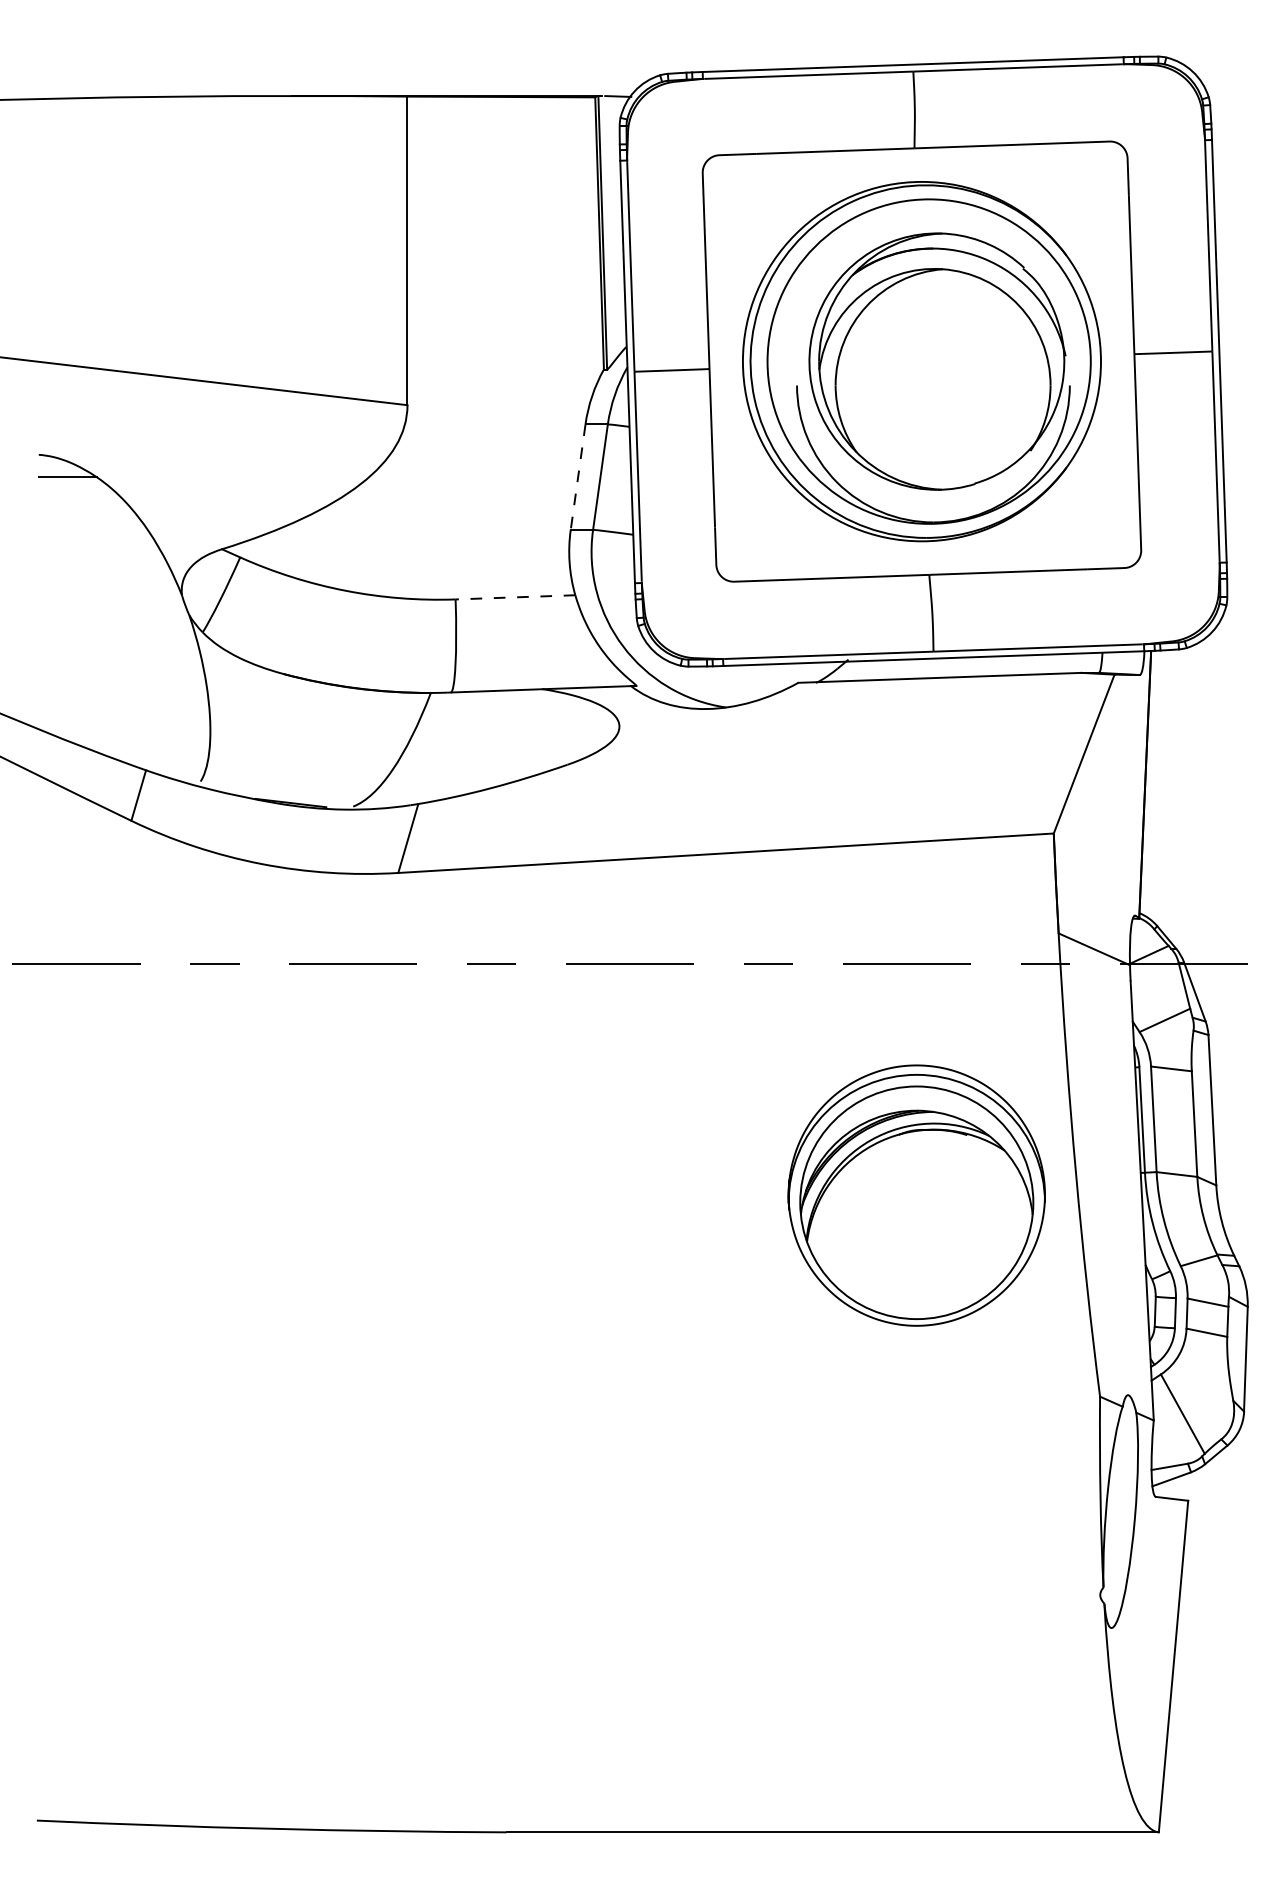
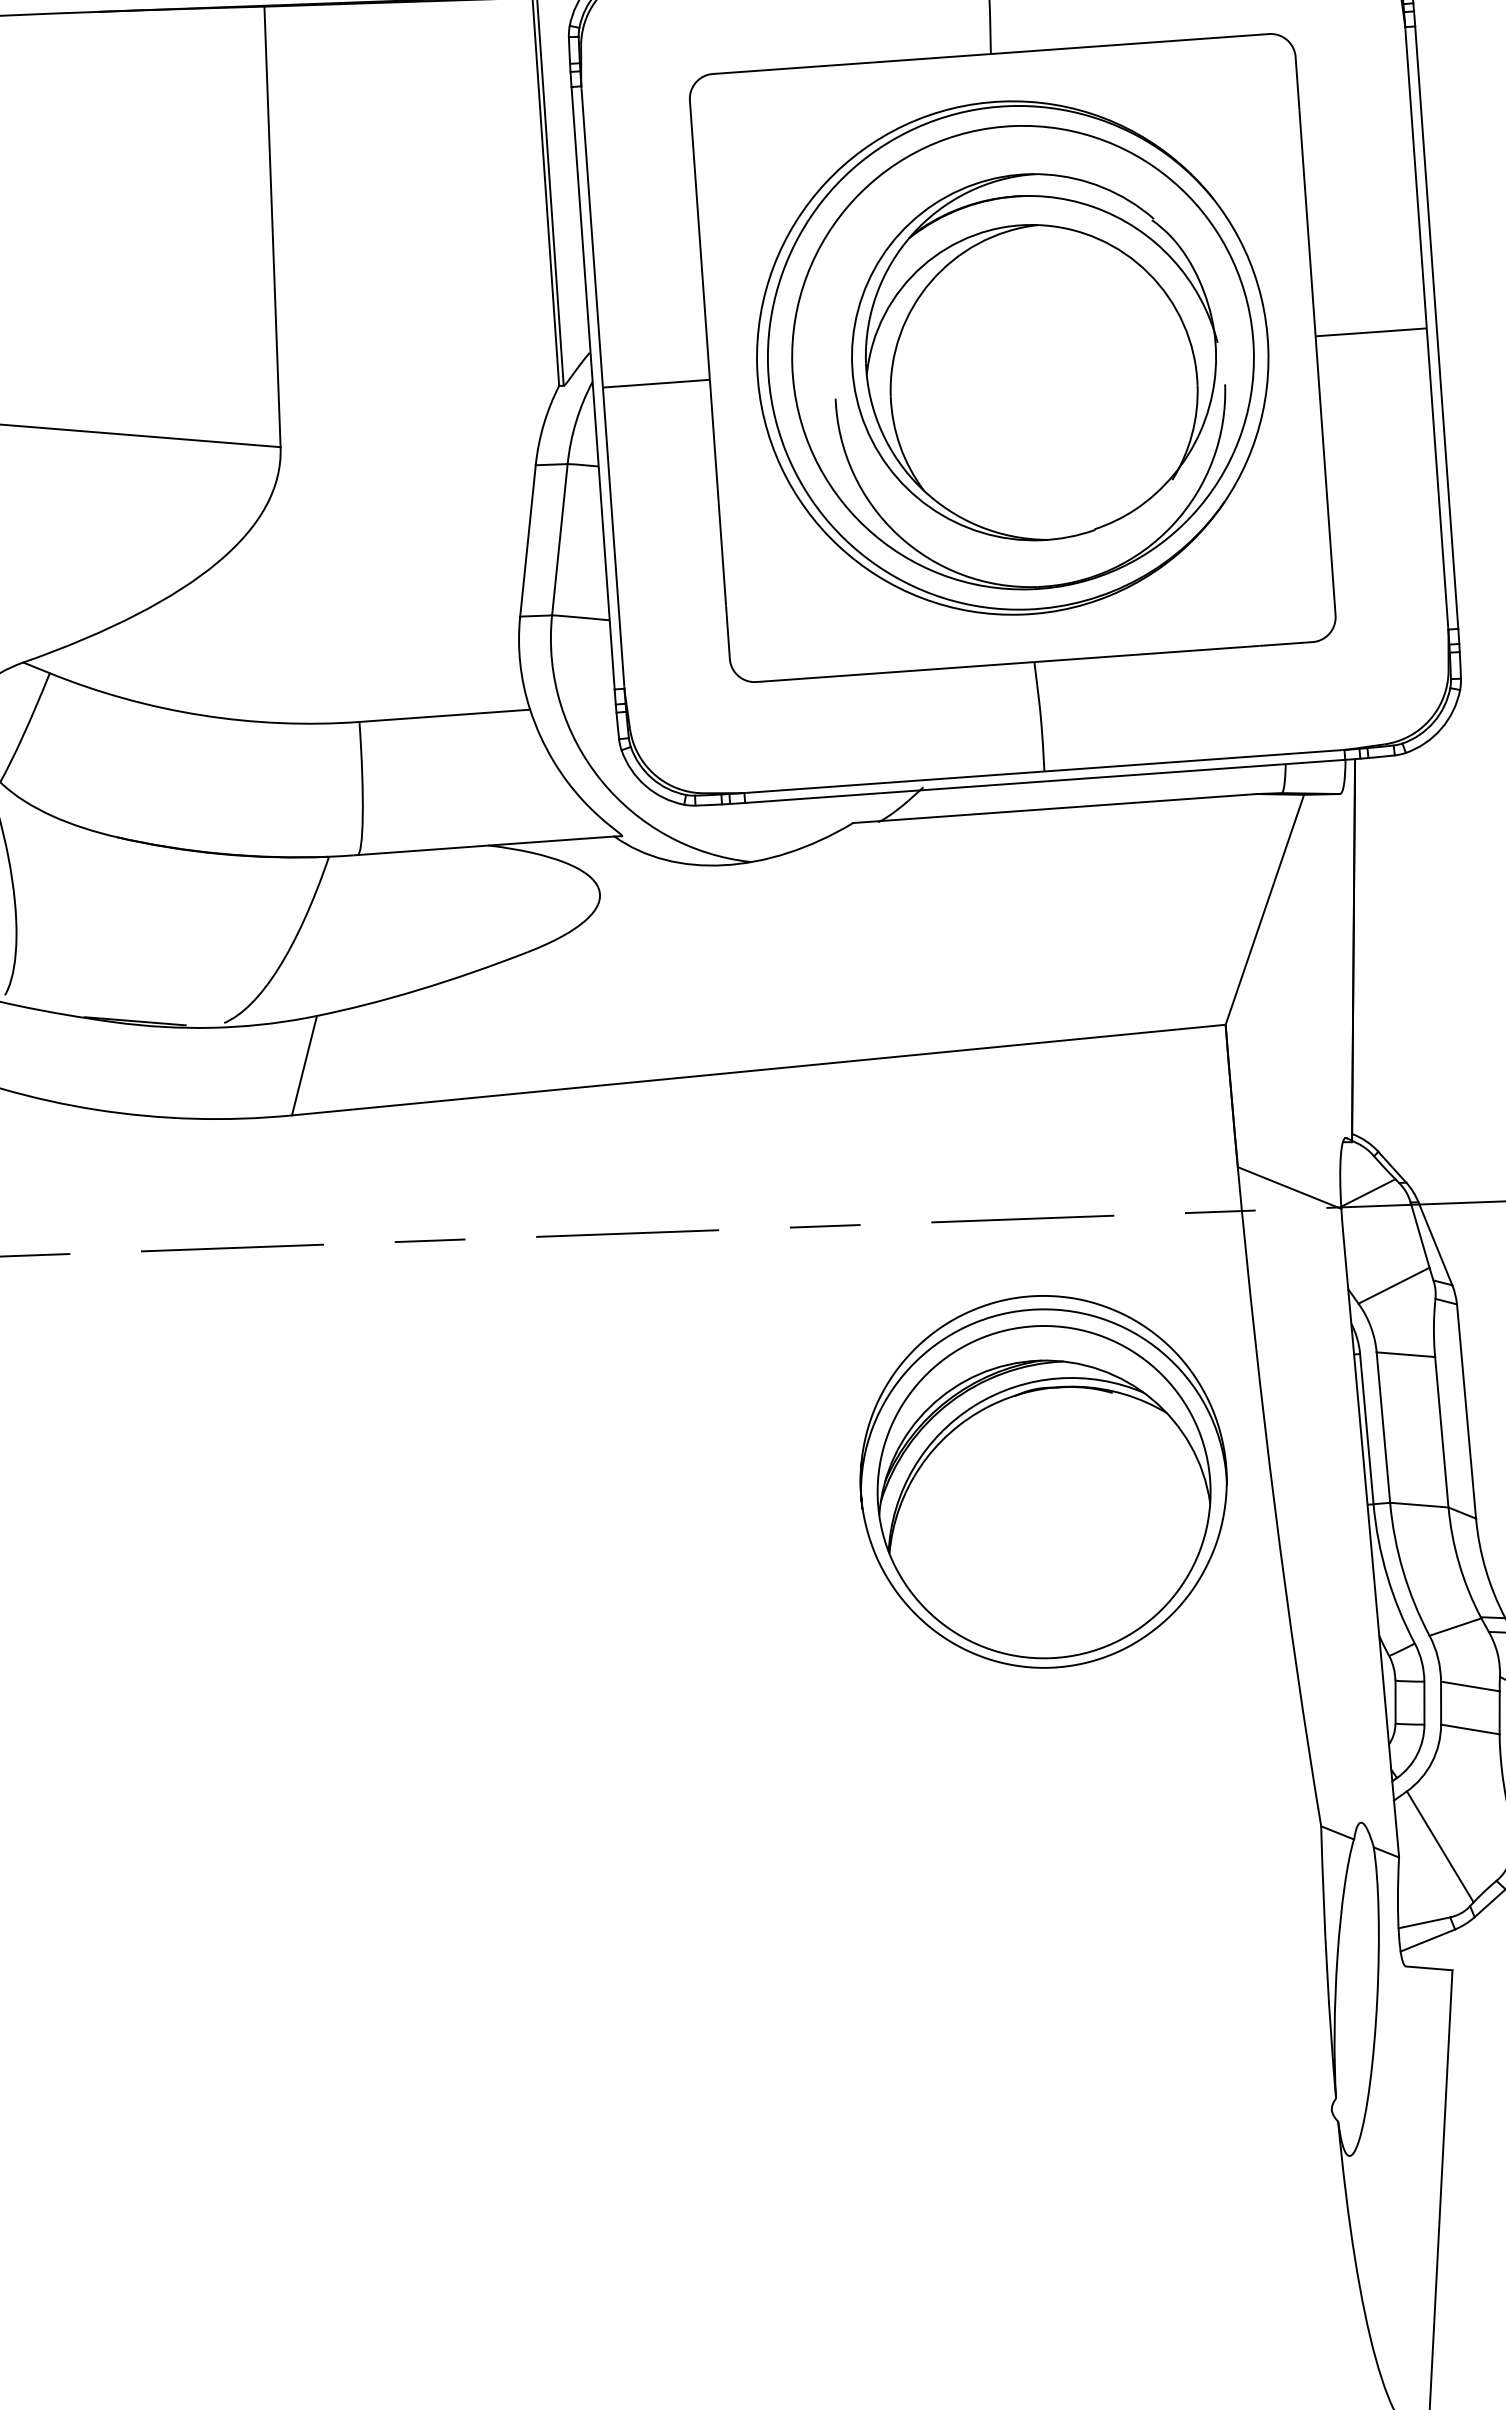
line: (578, 477) -> (528, 541), dashed -> solid
line: (515, 597) -> (444, 716), dashed -> solid
part: (916, 1195) -> (1043, 1481), moved

